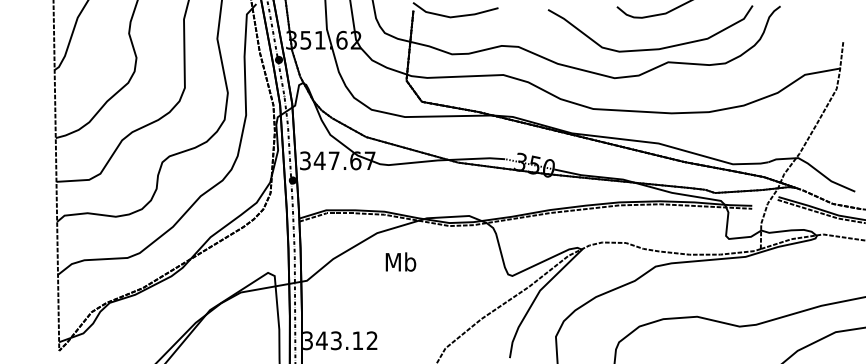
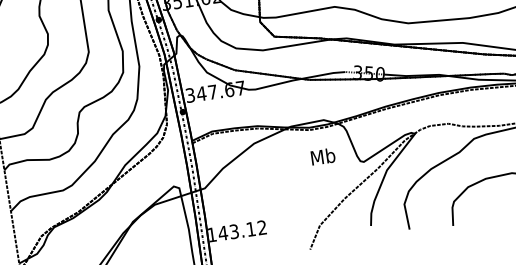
text: (400, 261) -> (322, 156), moved
text: (307, 340) -> (211, 234), 343.12 -> 143.12

